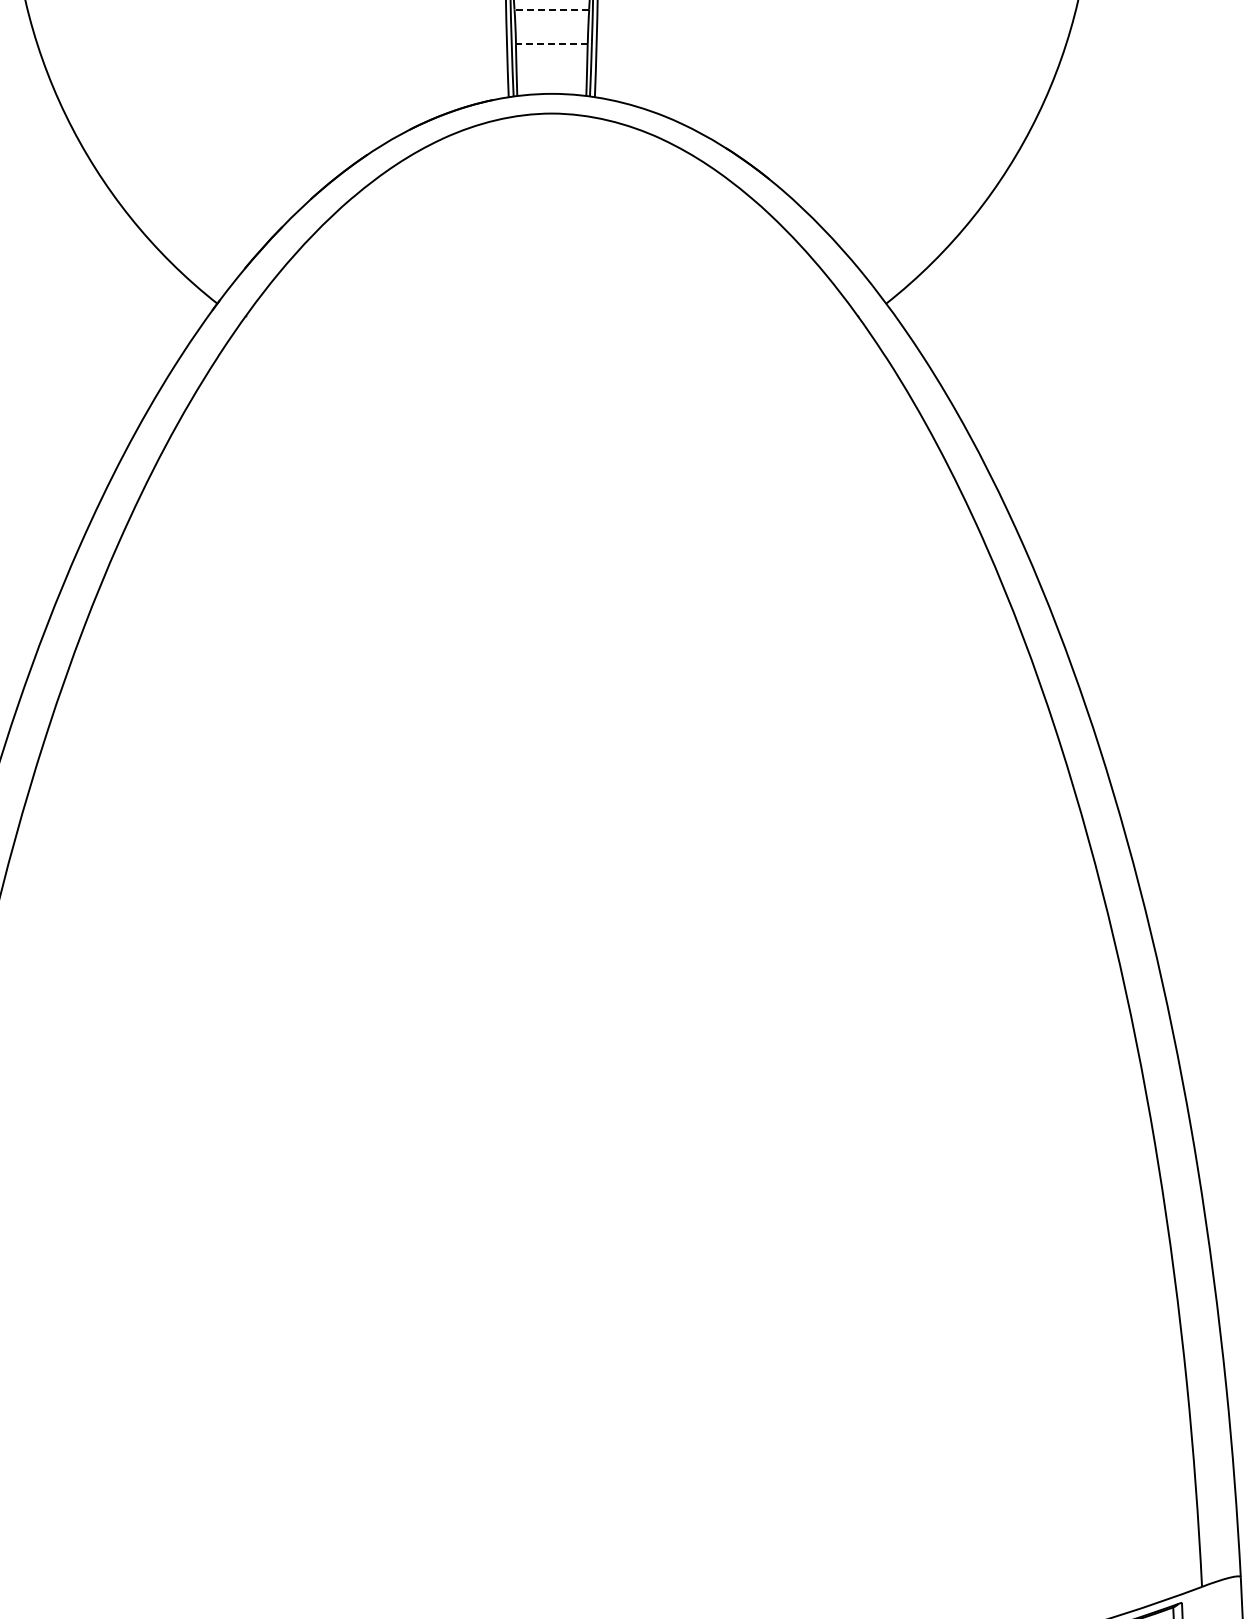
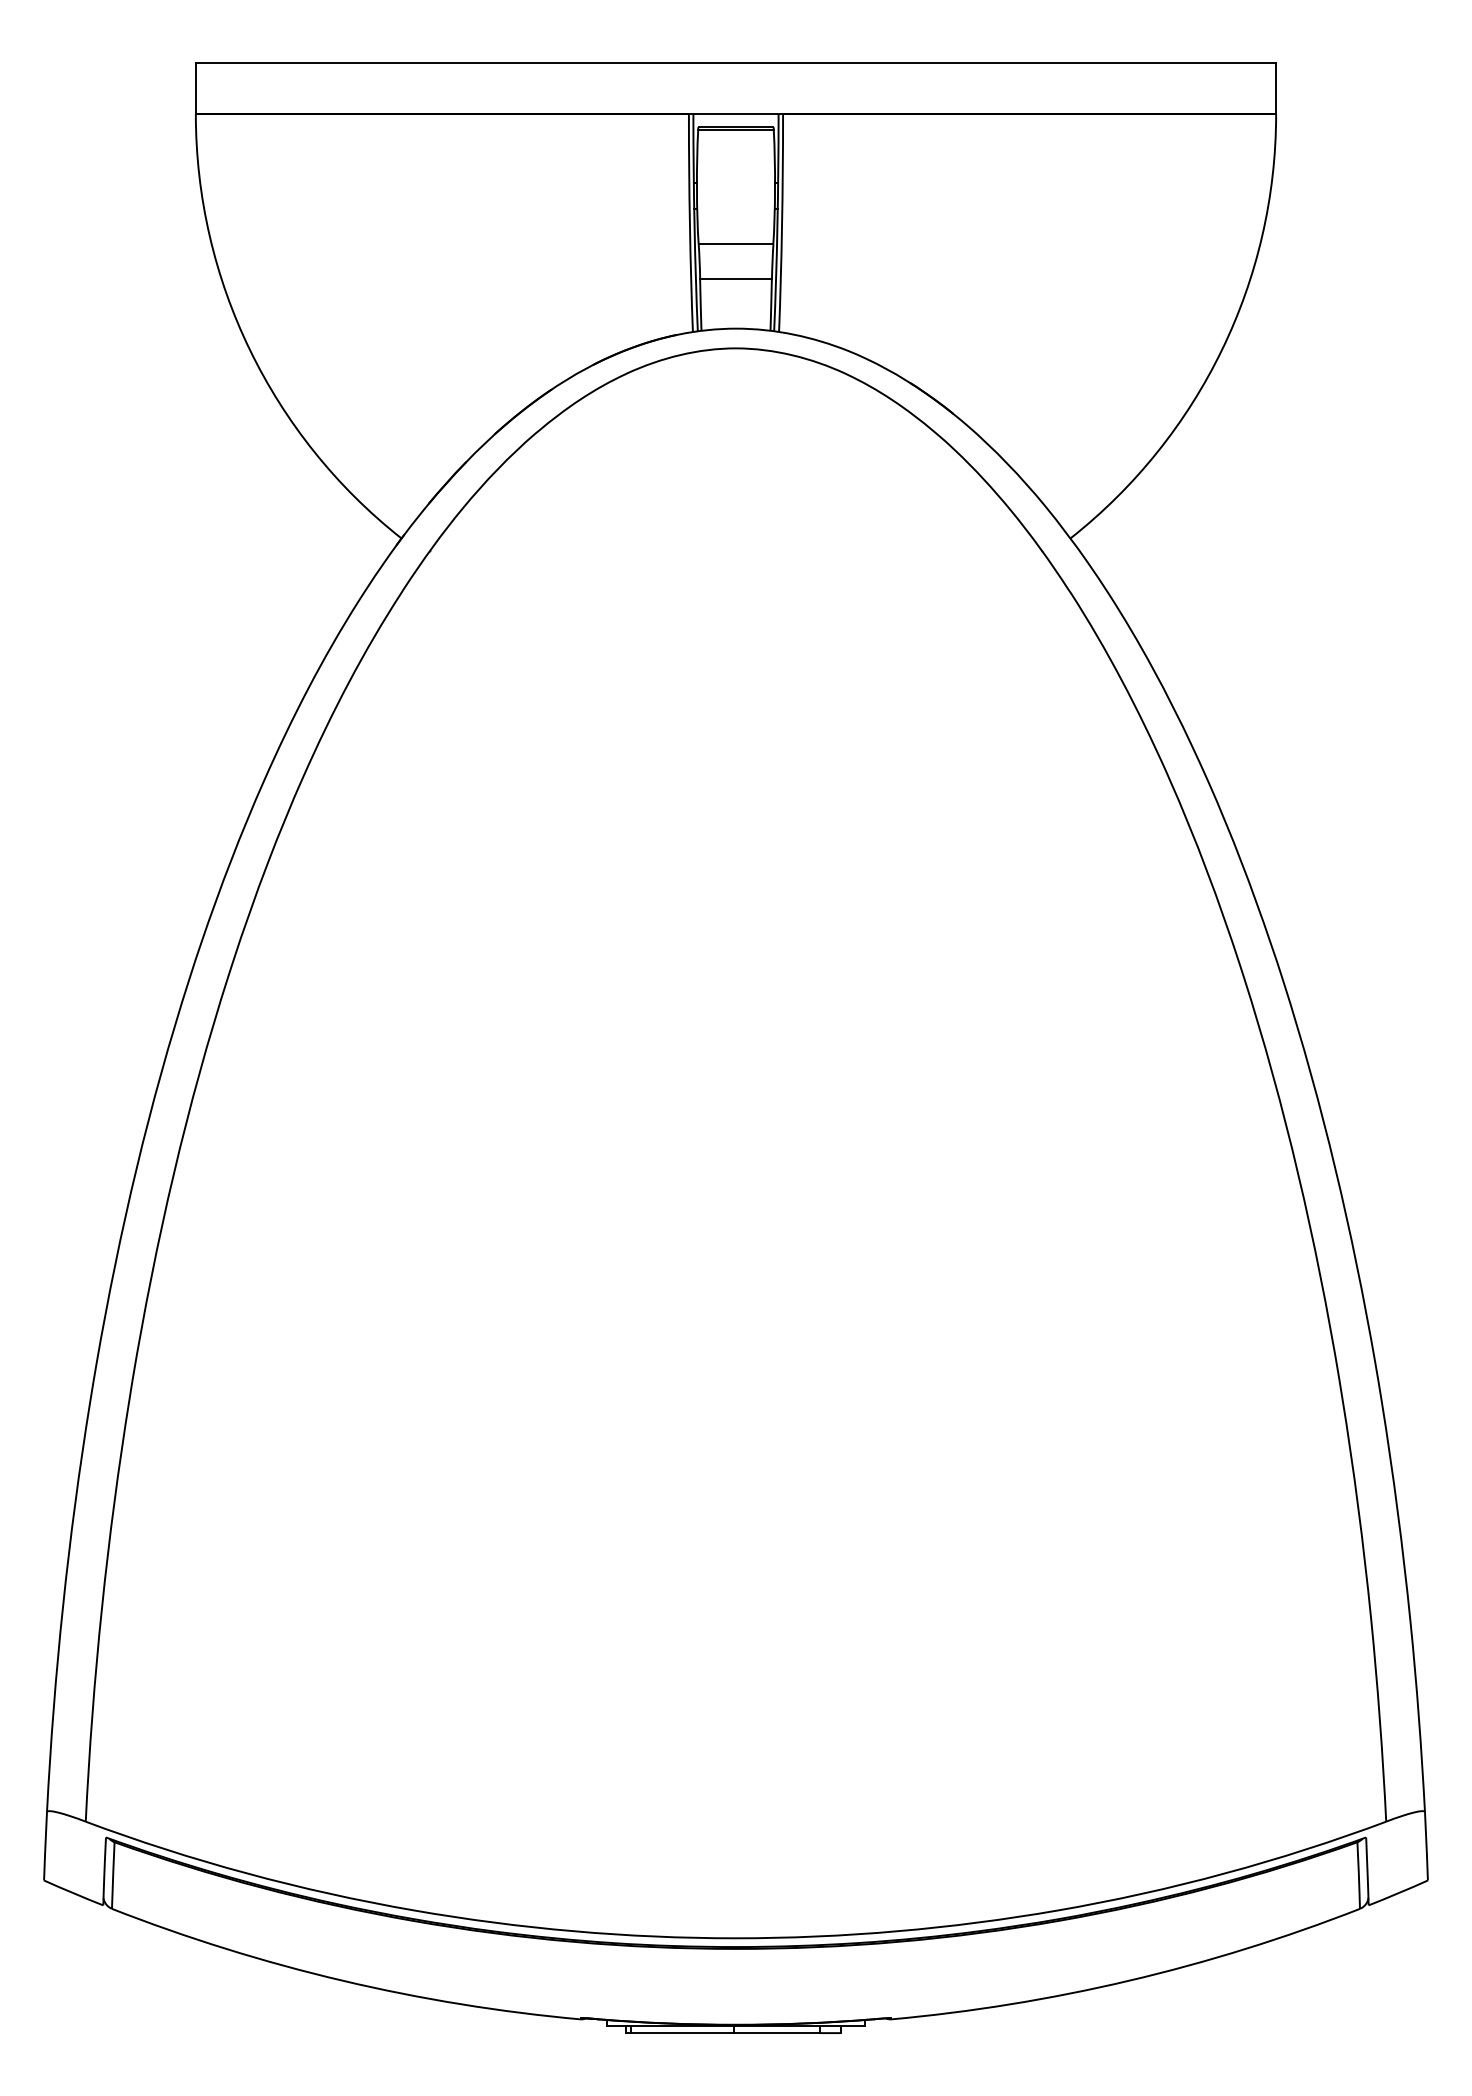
line: (551, 9) -> (735, 244), dashed -> solid
line: (552, 44) -> (736, 279), dashed -> solid

